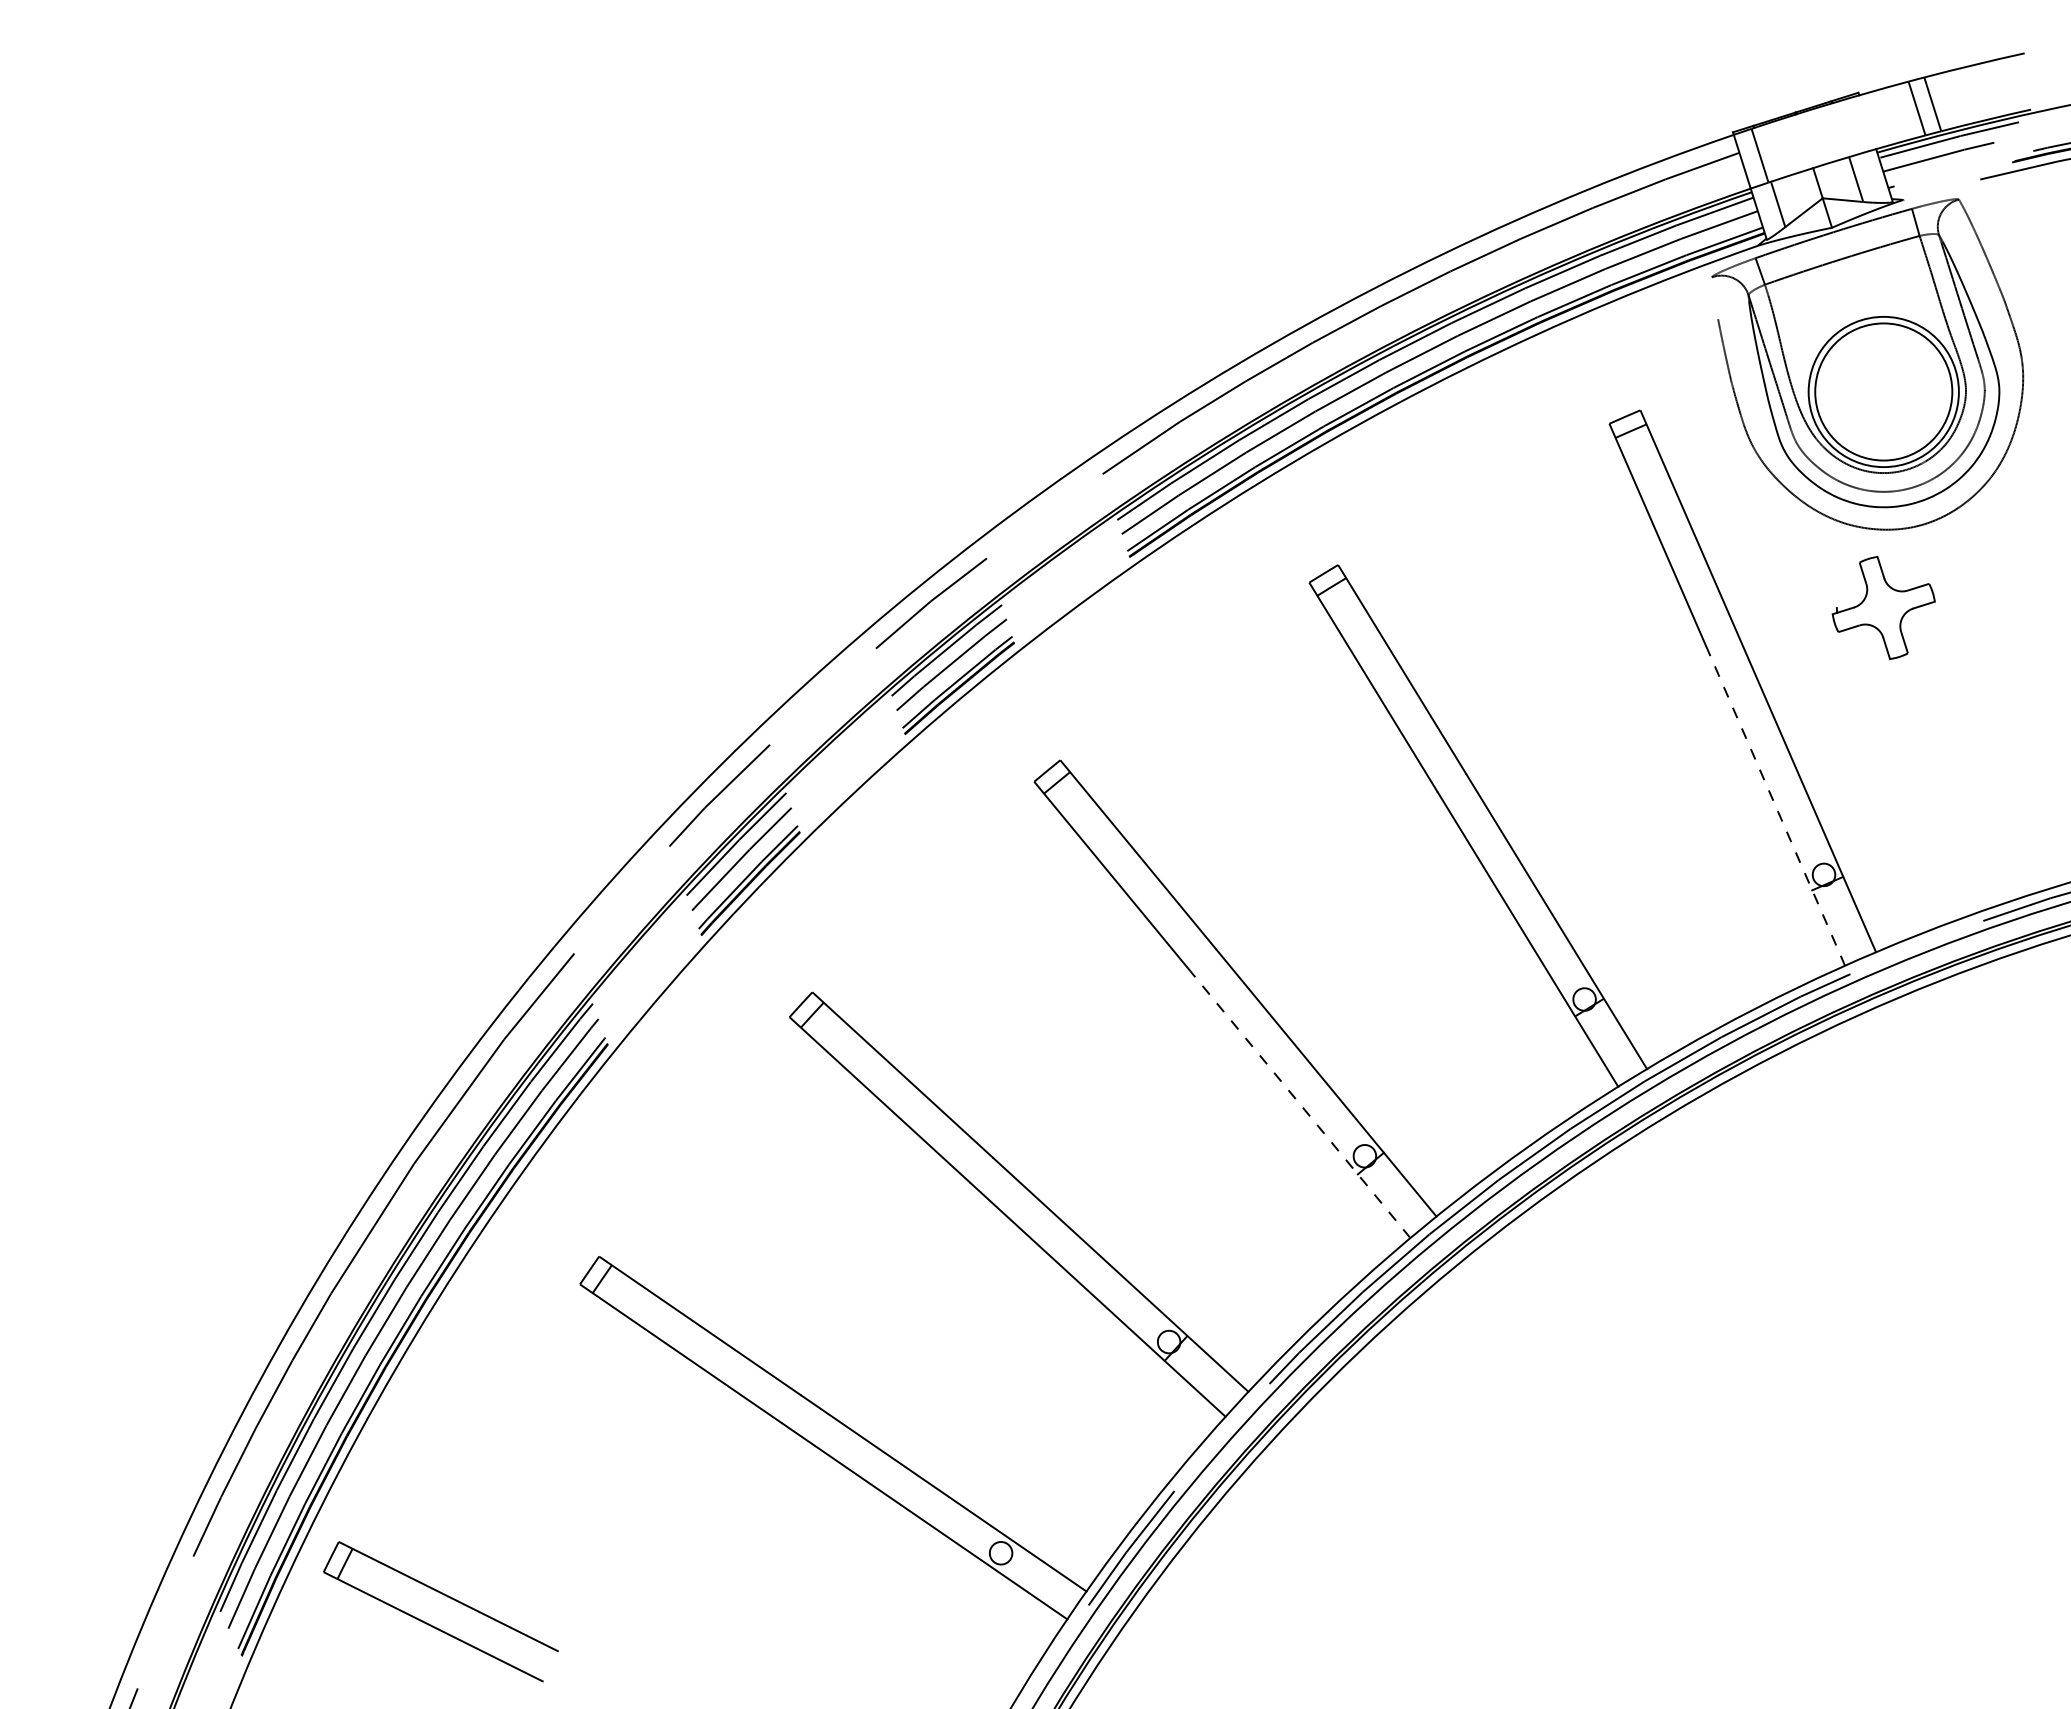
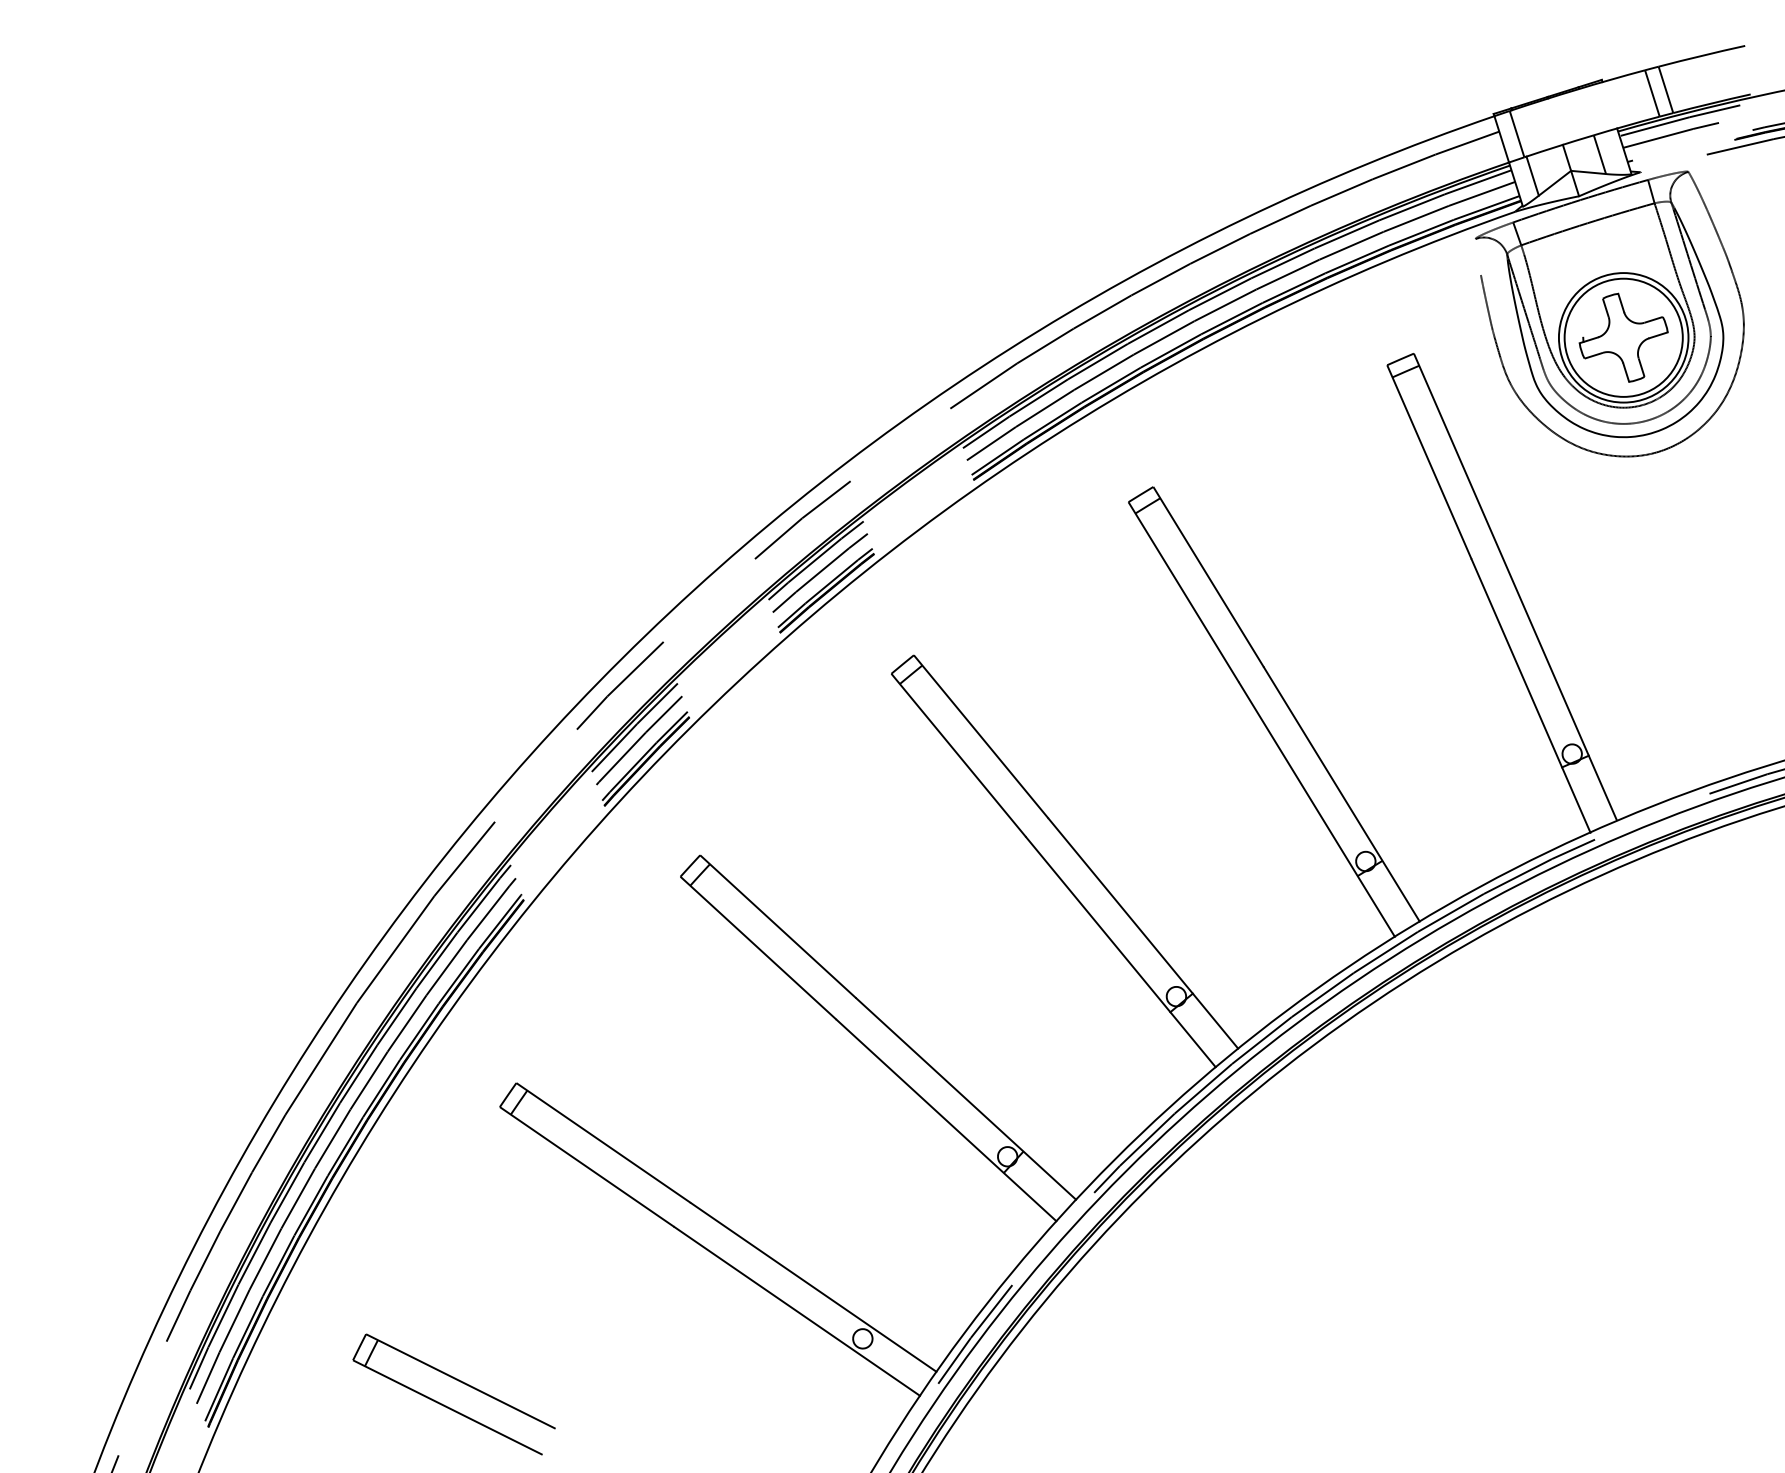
part: (1883, 607) -> (1623, 337), moved
line: (1776, 807) -> (1531, 695), dashed -> solid
line: (1300, 1104) -> (1120, 952), dashed -> solid
part: (447, 1597) -> (459, 1382), moved

